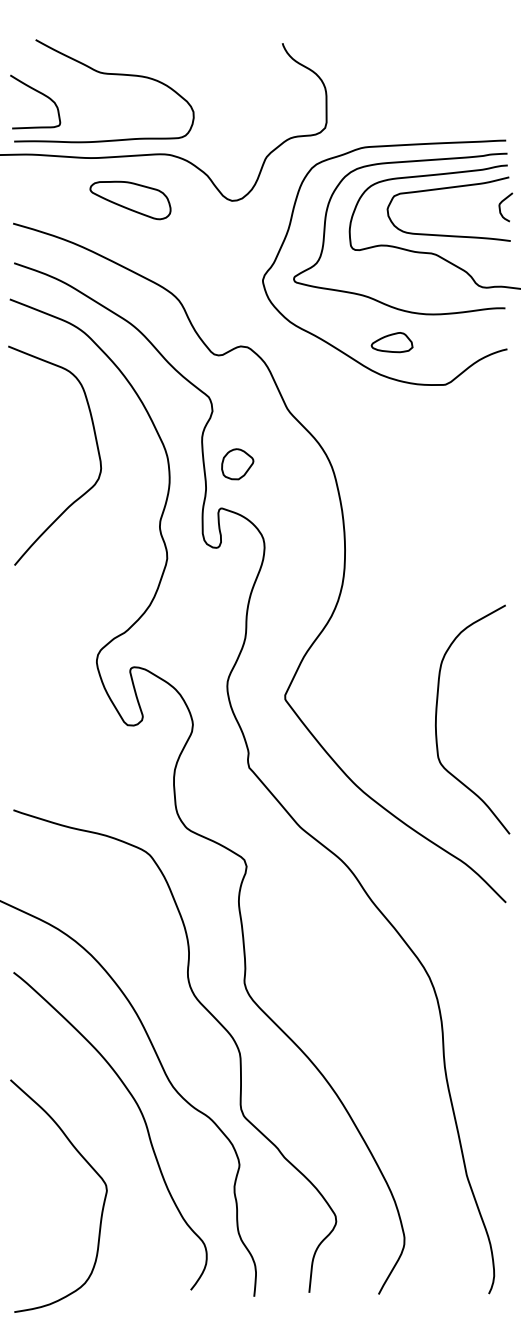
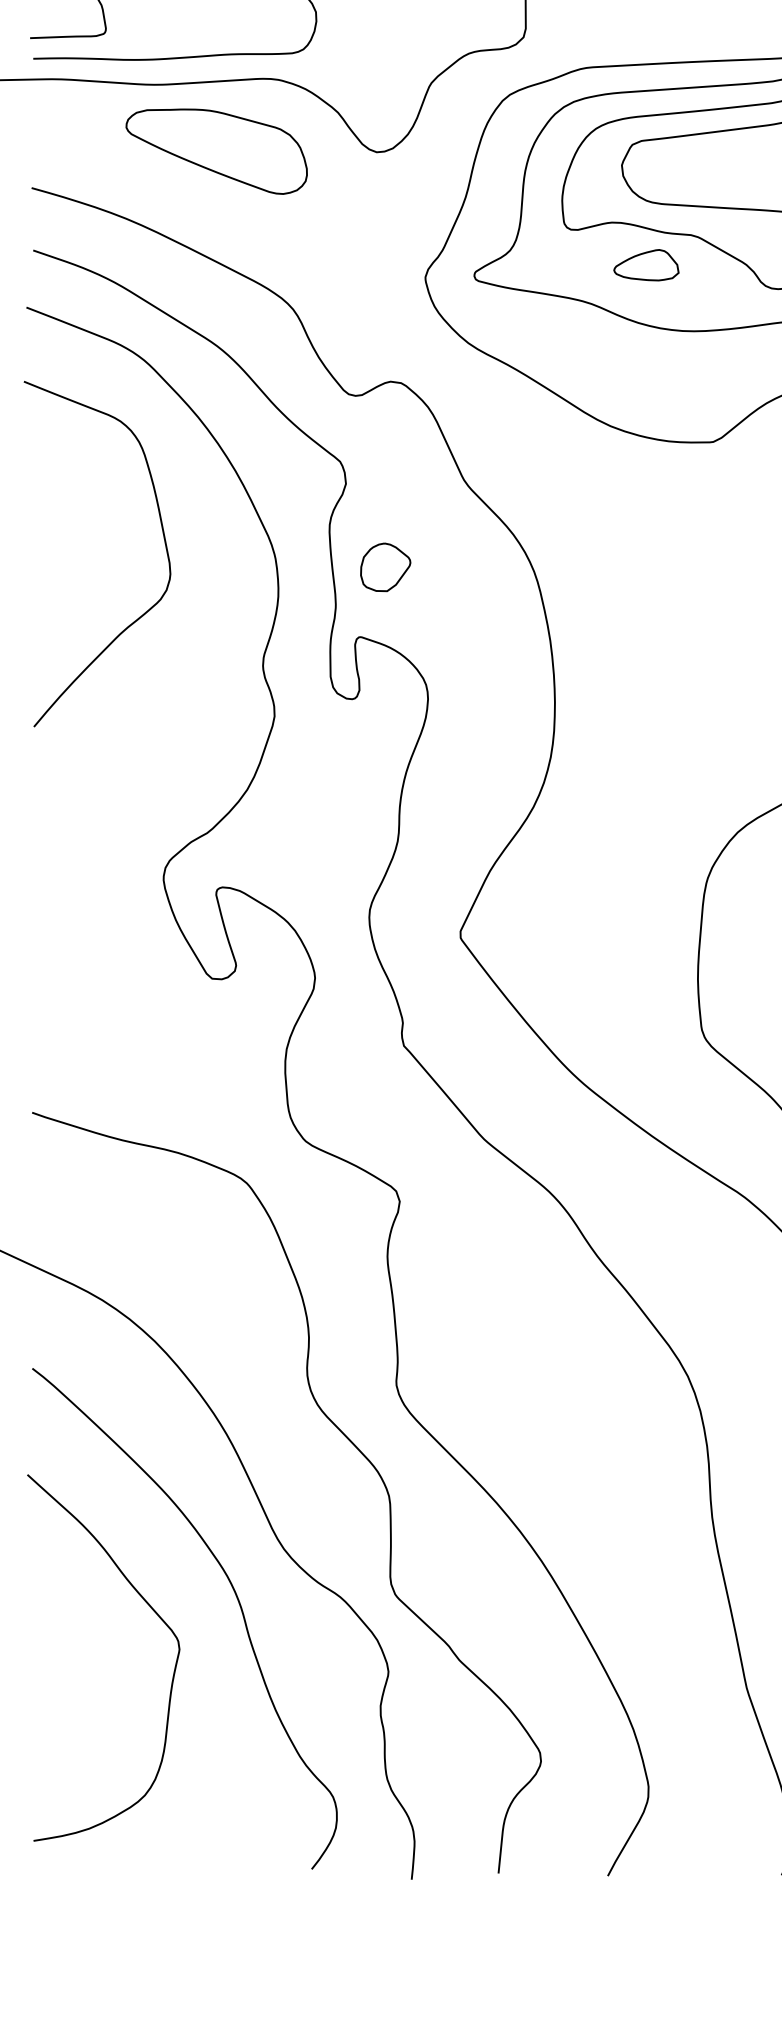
part: (130, 200) -> (216, 151), size x1.43
part: (391, 342) -> (645, 265), moved
curve: (89, 1166) -> (152, 1611), moved

